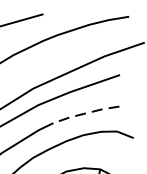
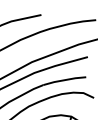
line: (84, 113) -> (63, 80), dashed -> solid

